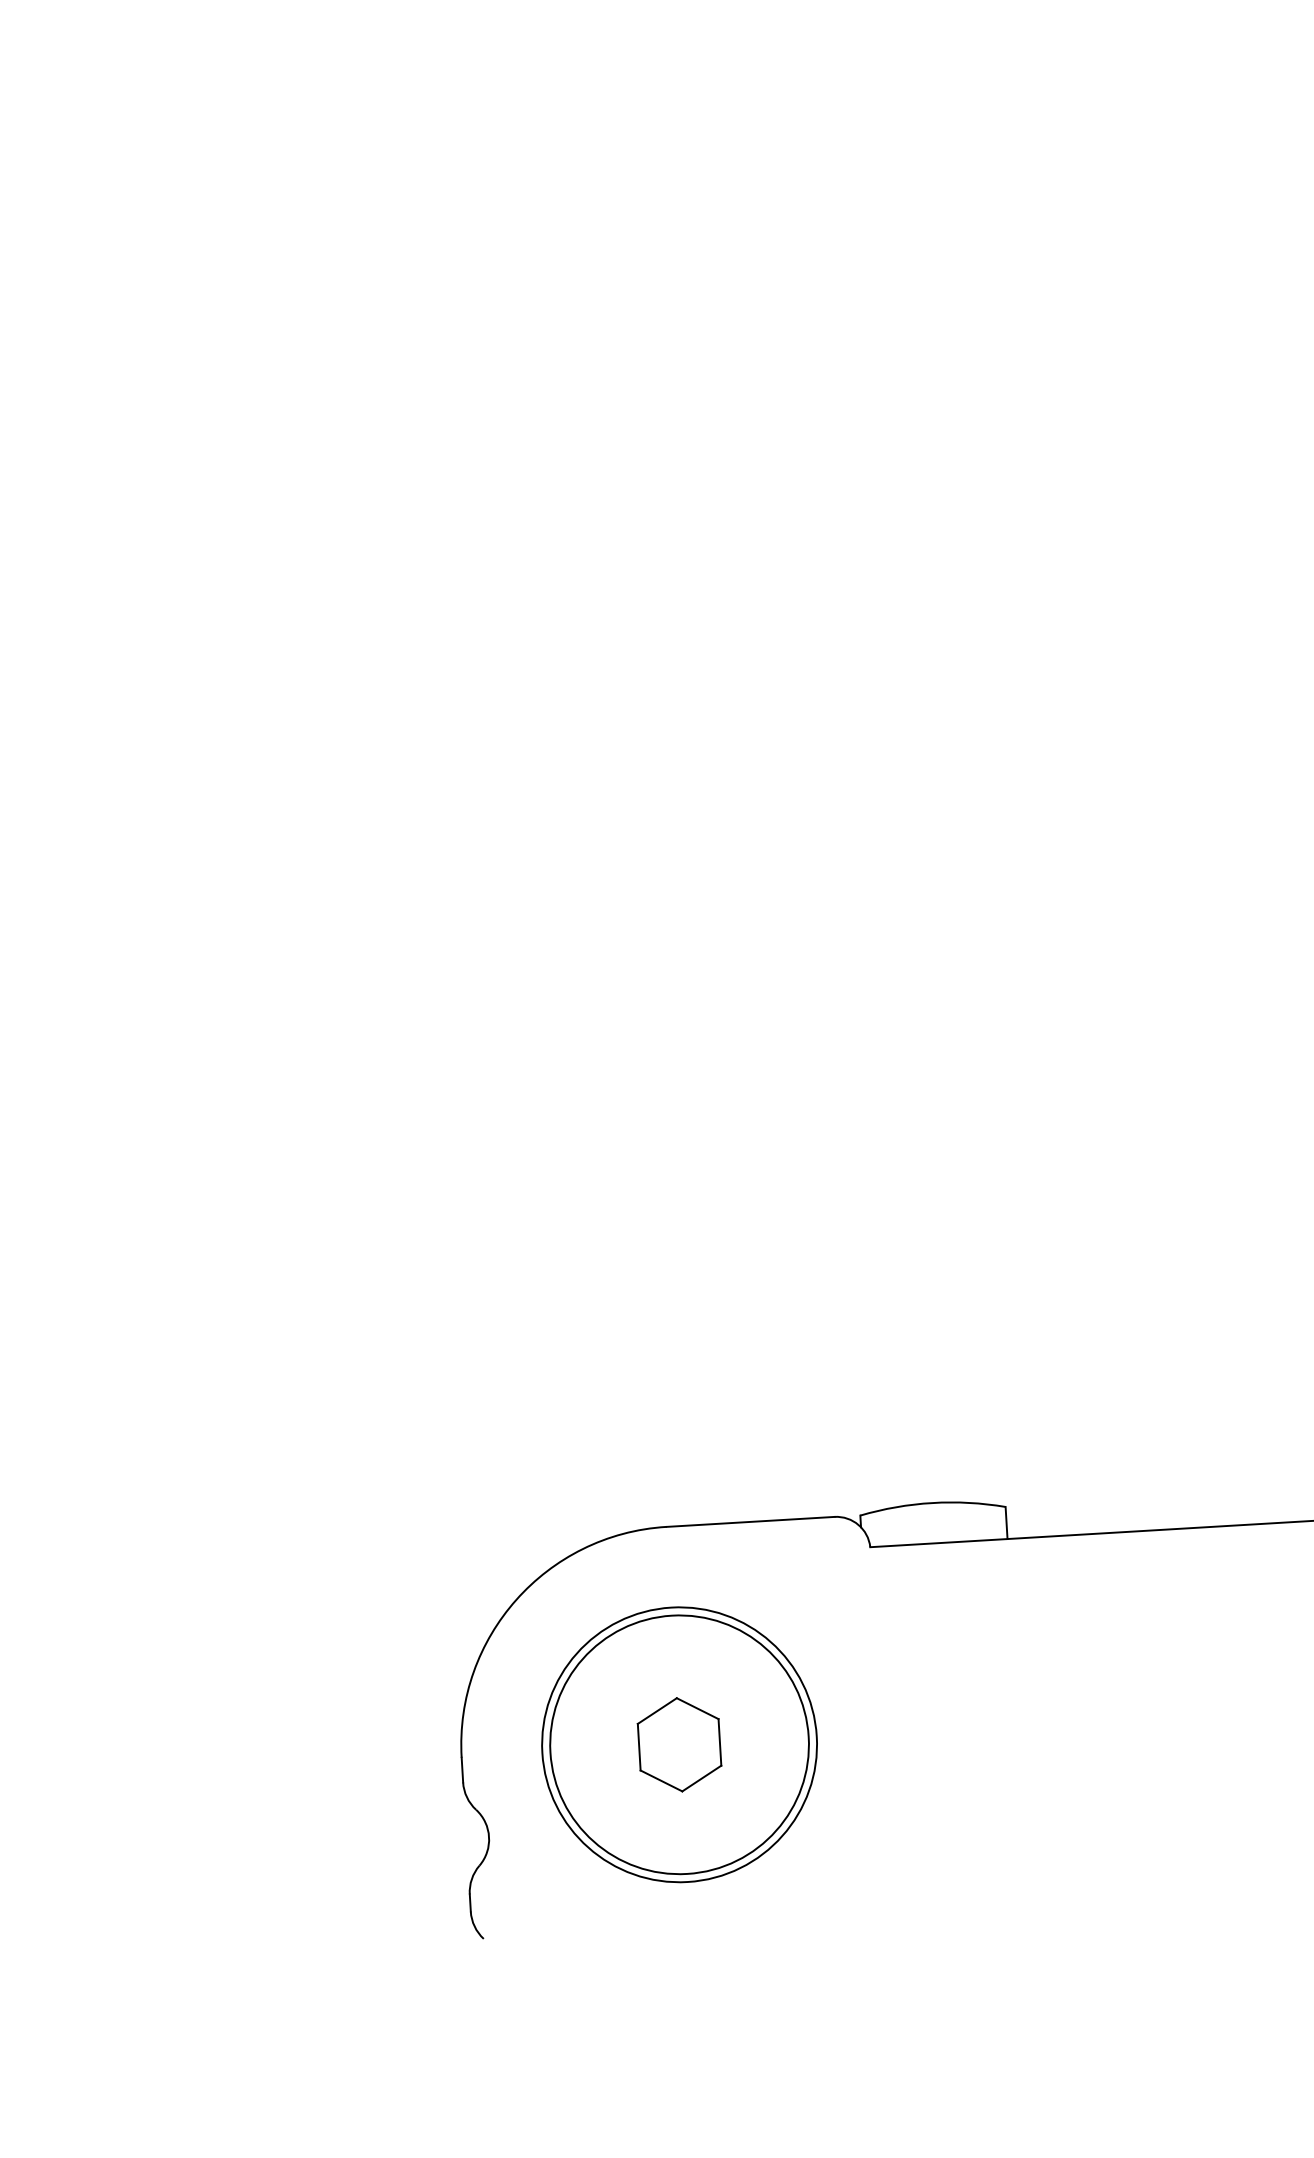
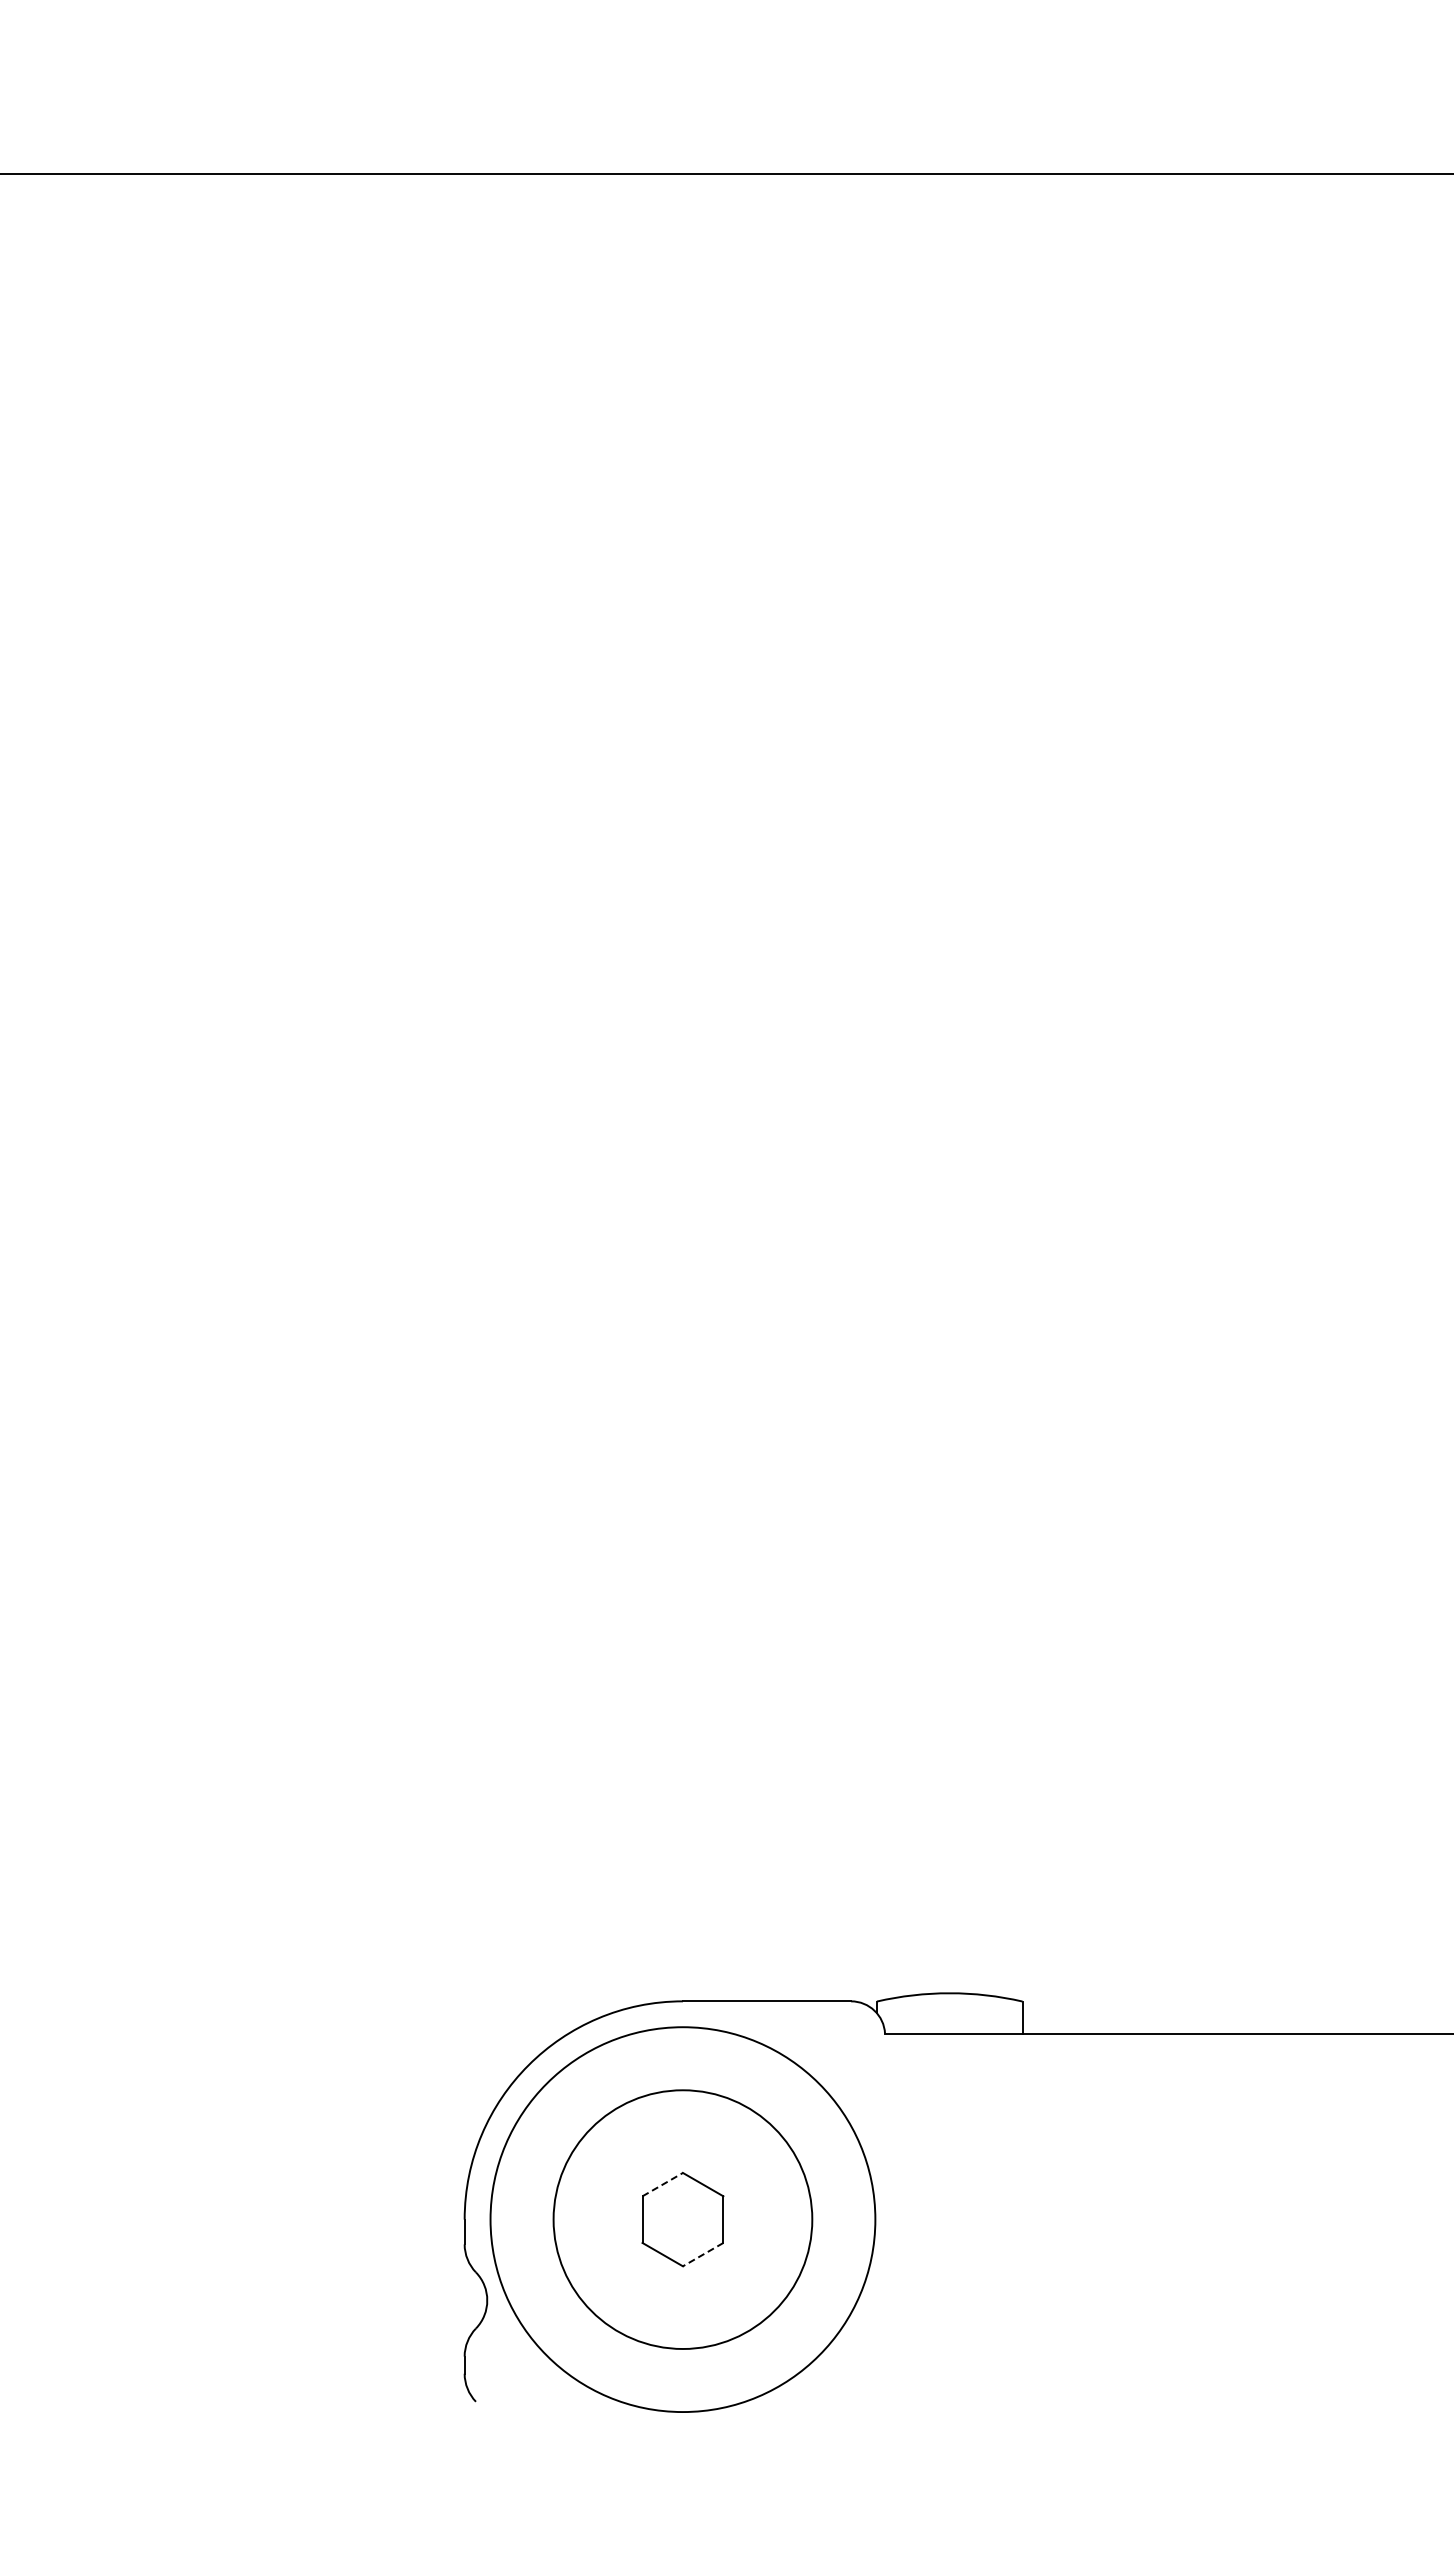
line: (658, 1710) -> (663, 2184), solid -> dashed
circle: (679, 1744) -> (682, 2219), size x1.4
line: (701, 1778) -> (702, 2254), solid -> dashed

